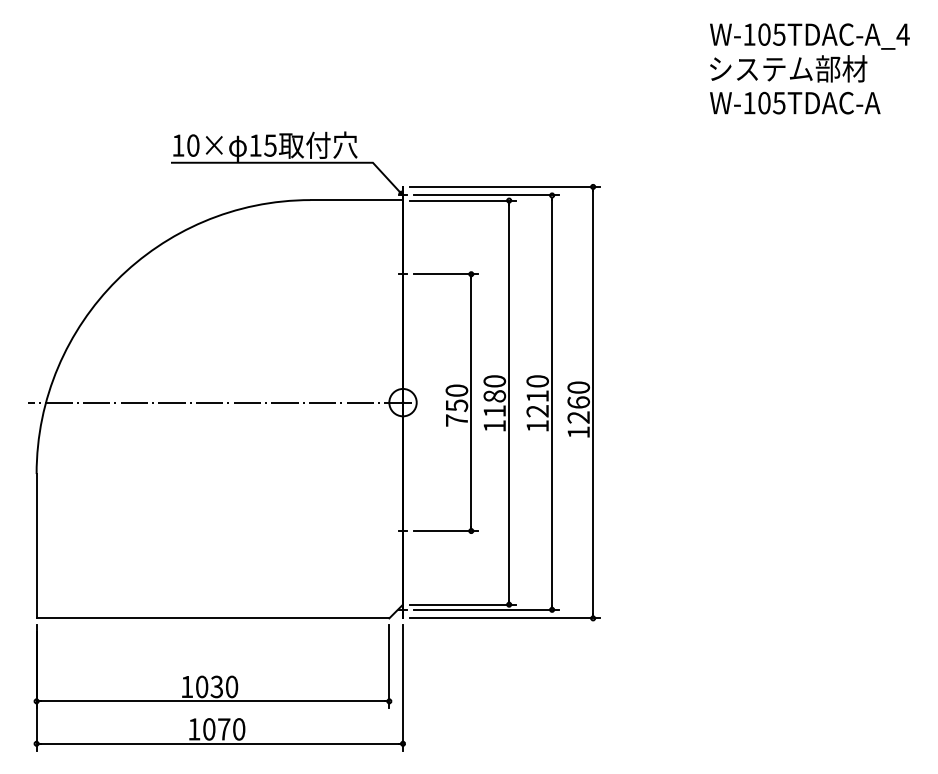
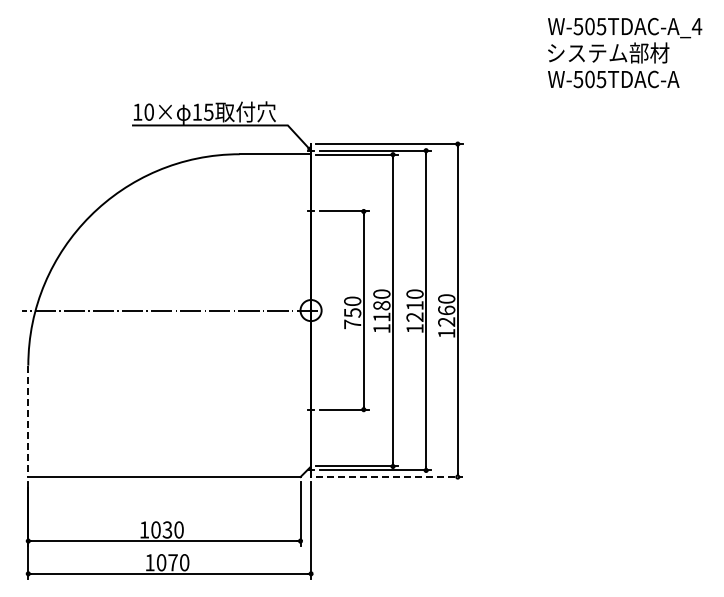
text: (749, 34) -> (578, 26), W-105TDAC-A_4 -> W-505TDAC-A_4
text: (749, 103) -> (578, 79), W-105TDAC-A -> W-505TDAC-A
line: (36, 546) -> (28, 421), solid -> dashed
line: (505, 618) -> (390, 477), solid -> dashed

